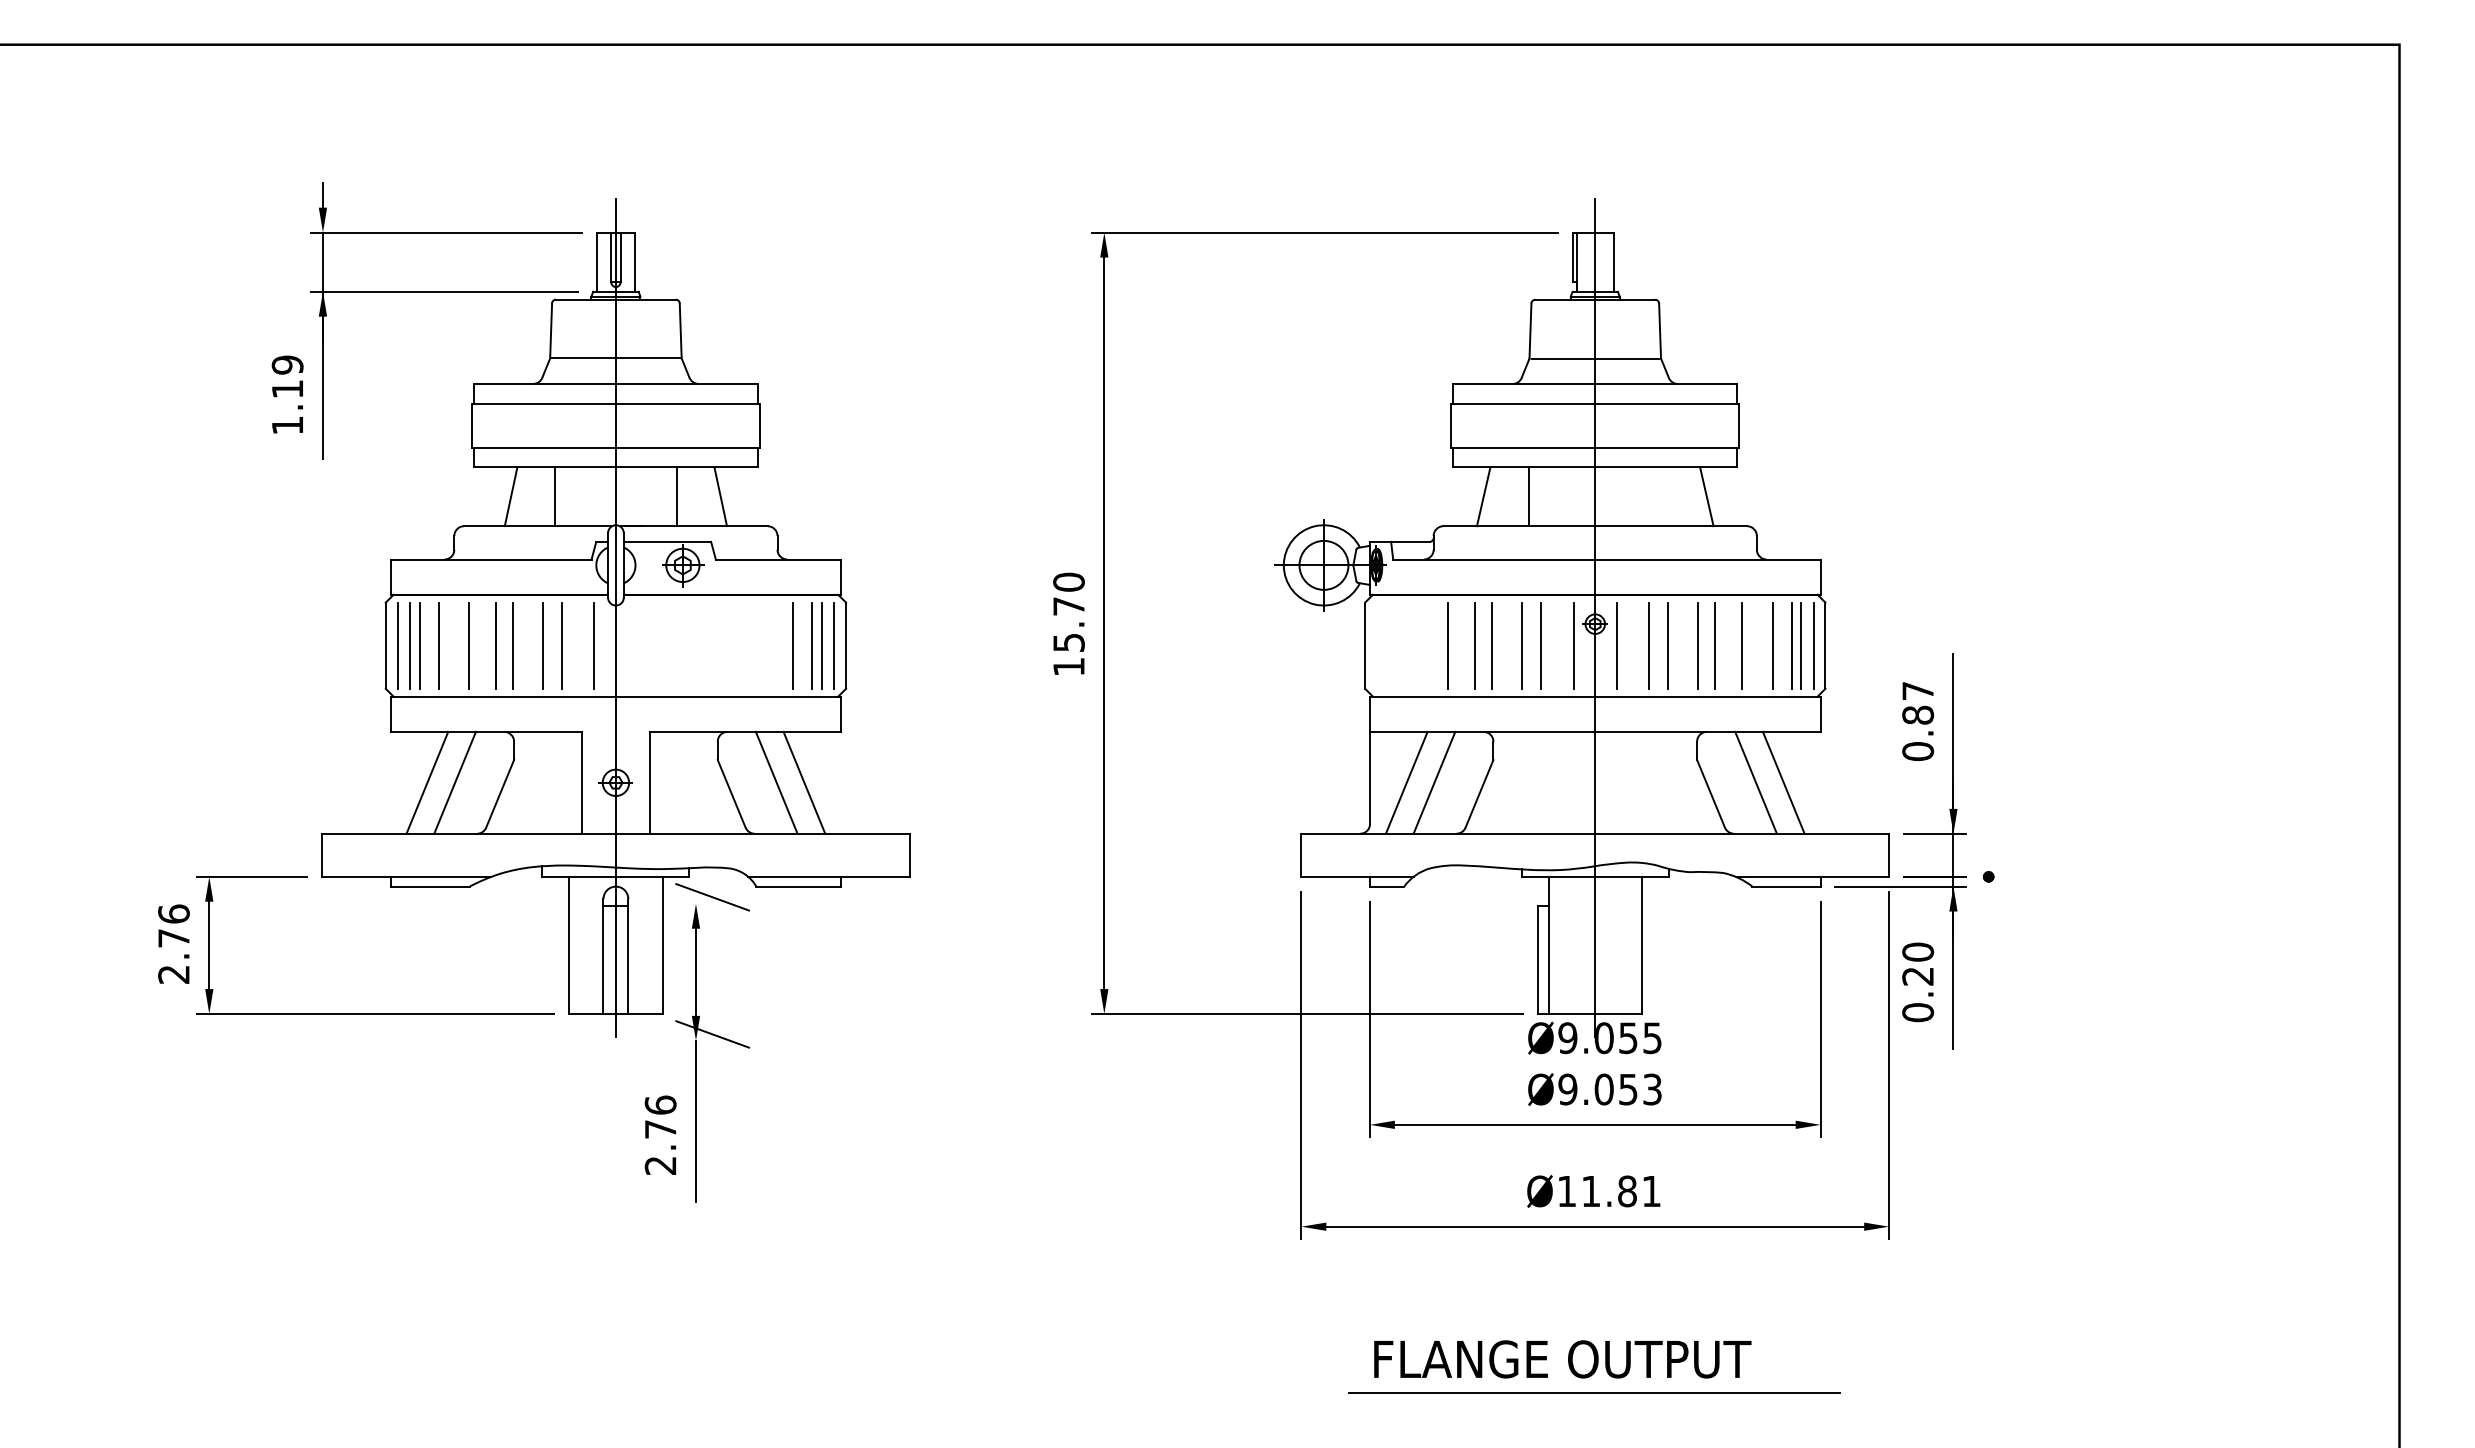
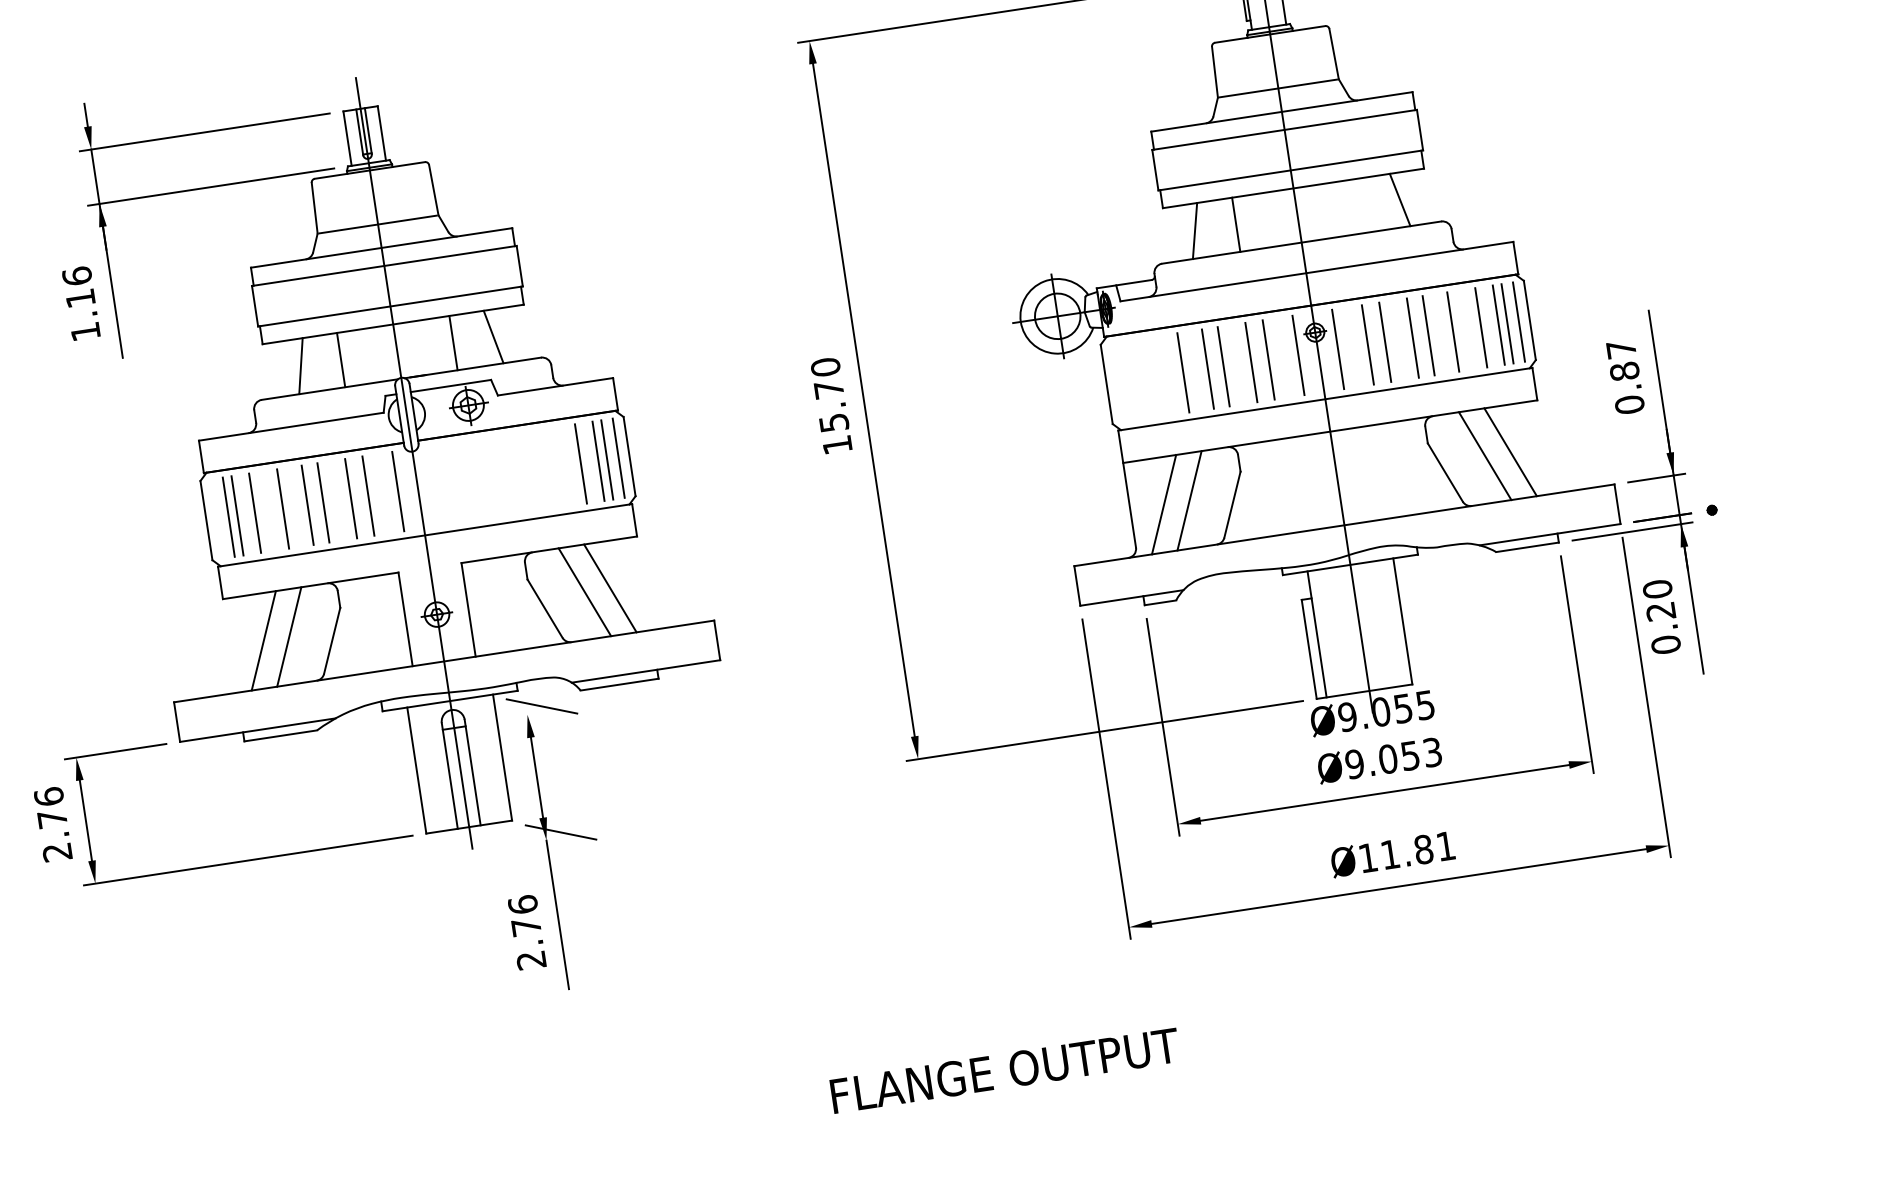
text: (287, 364) -> (77, 275), 1.19 -> 1.16
line: (397, 645) -> (217, 518), removed
text: (1562, 1359) -> (1004, 1070), moved
line: (1594, 1392) -> (1421, 1039), removed

